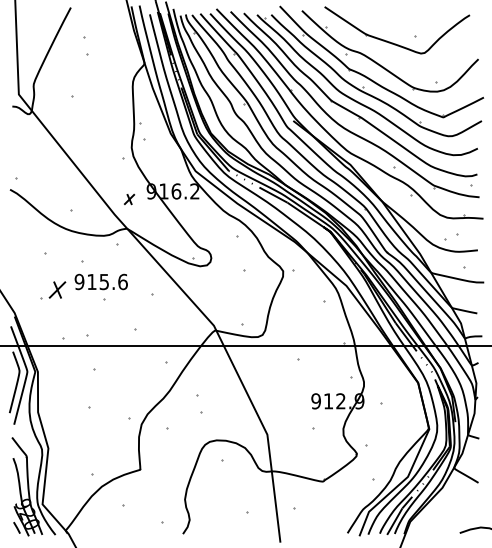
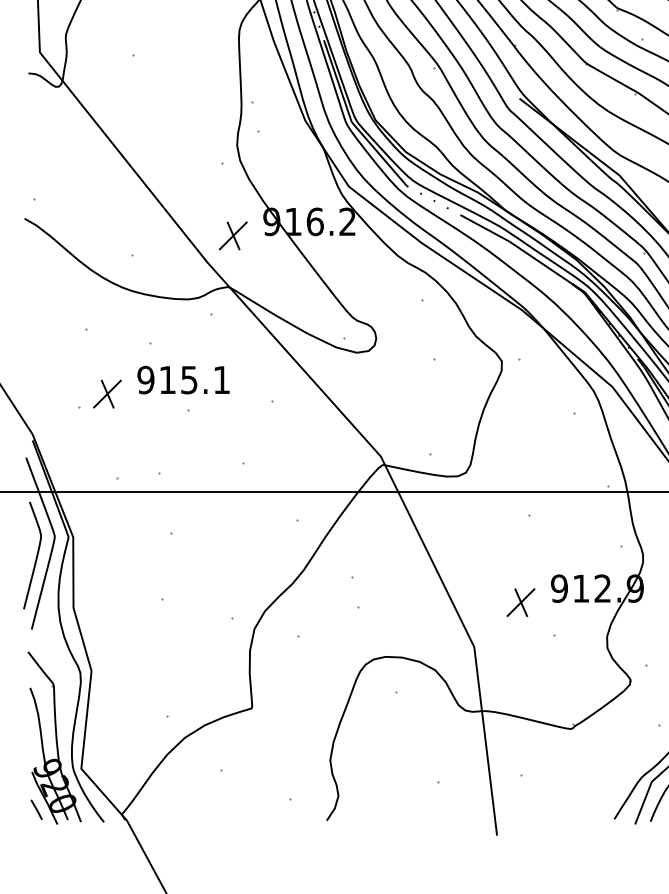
part: (129, 199) -> (233, 235), size x1.67
text: (122, 281) -> (221, 379), 915.6 -> 915.1
part: (293, 408) -> (519, 601), added

